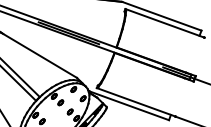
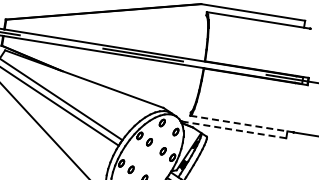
line: (136, 102) -> (242, 124), solid -> dashed
line: (129, 105) -> (234, 129), solid -> dashed

